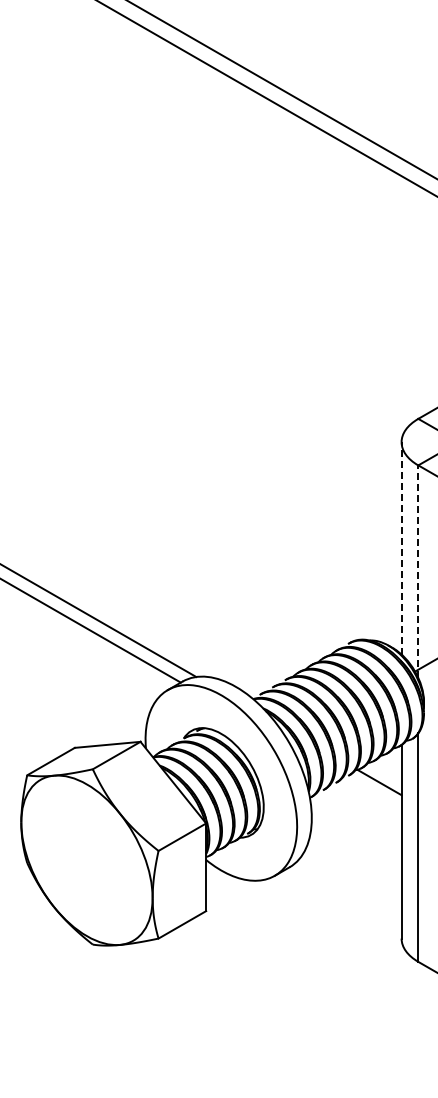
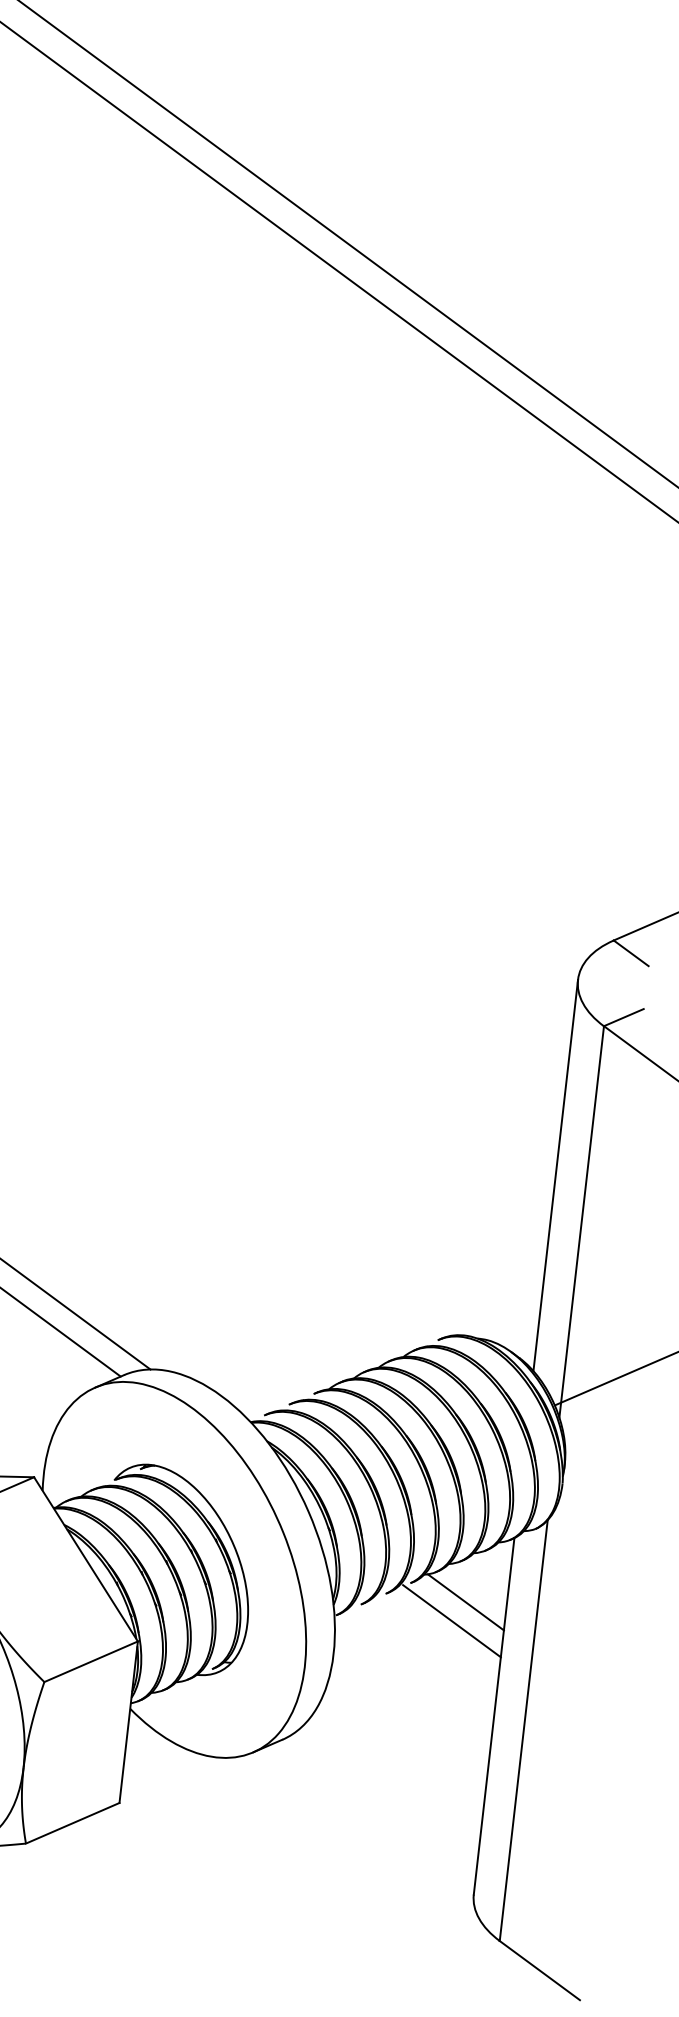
line: (401, 547) -> (555, 1173), dashed -> solid
line: (418, 571) -> (582, 1221), dashed -> solid
line: (372, 793) -> (450, 1621), added

